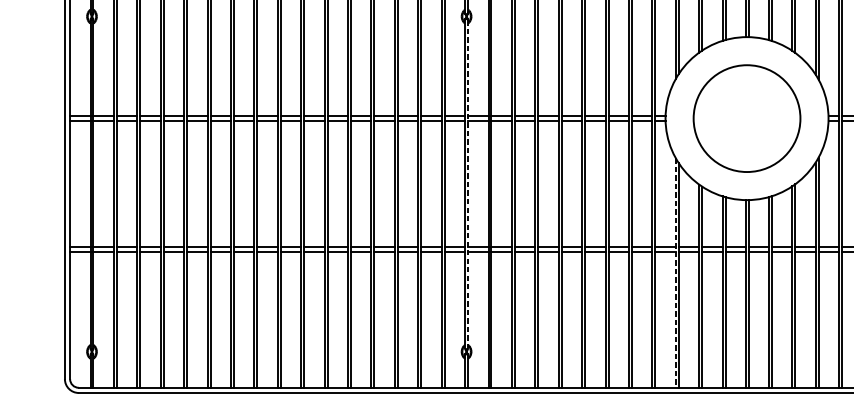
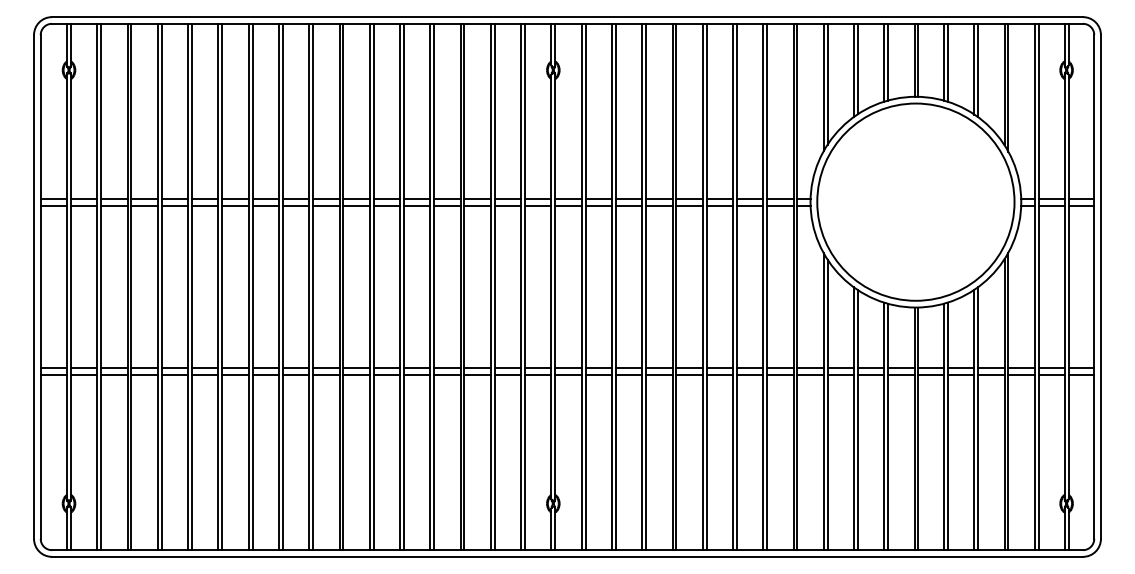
circle: (746, 118) -> (915, 201), size x1.43
line: (468, 183) -> (555, 286), dashed -> solid
line: (675, 273) -> (823, 402), dashed -> solid

